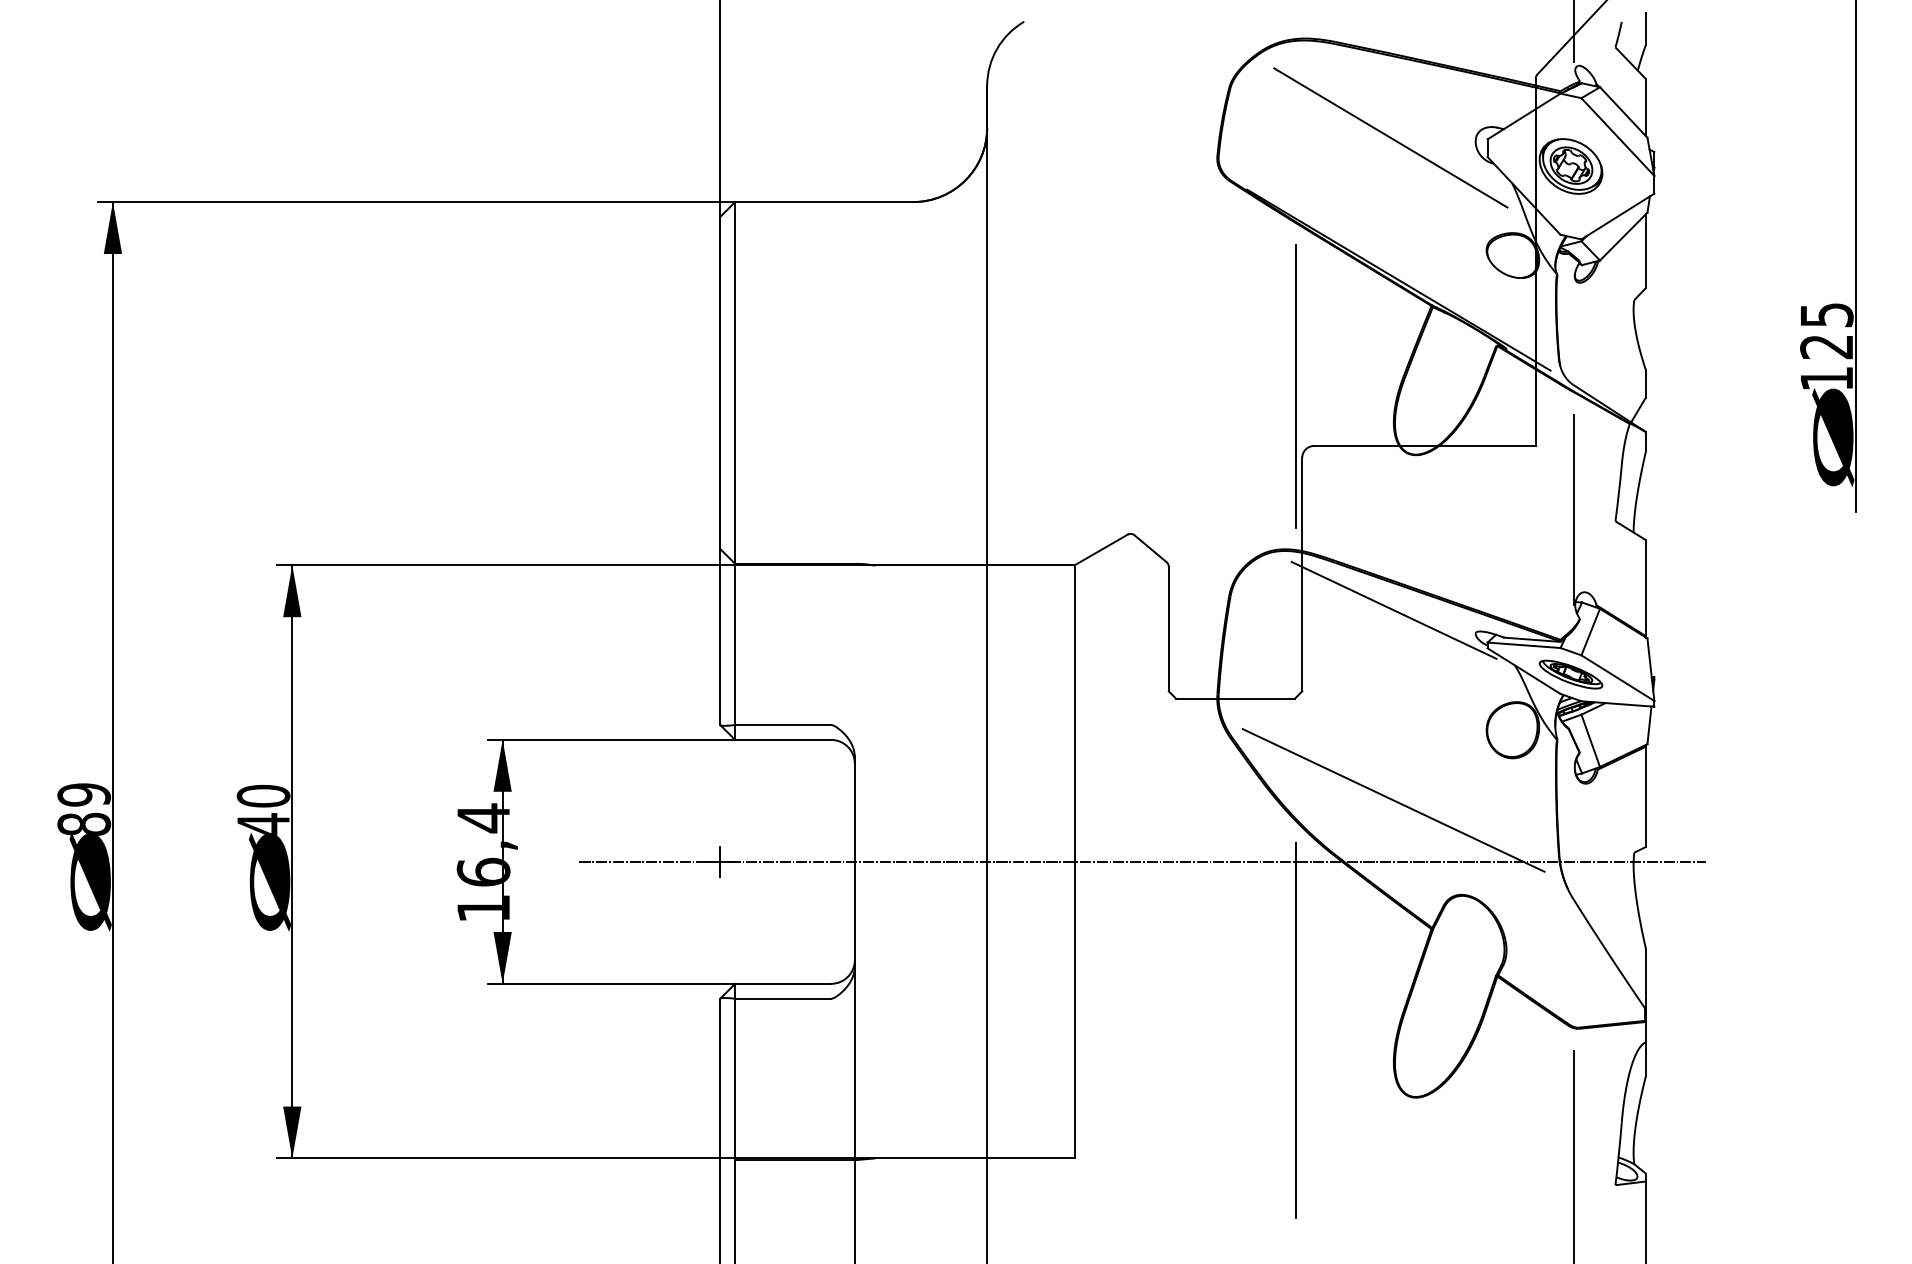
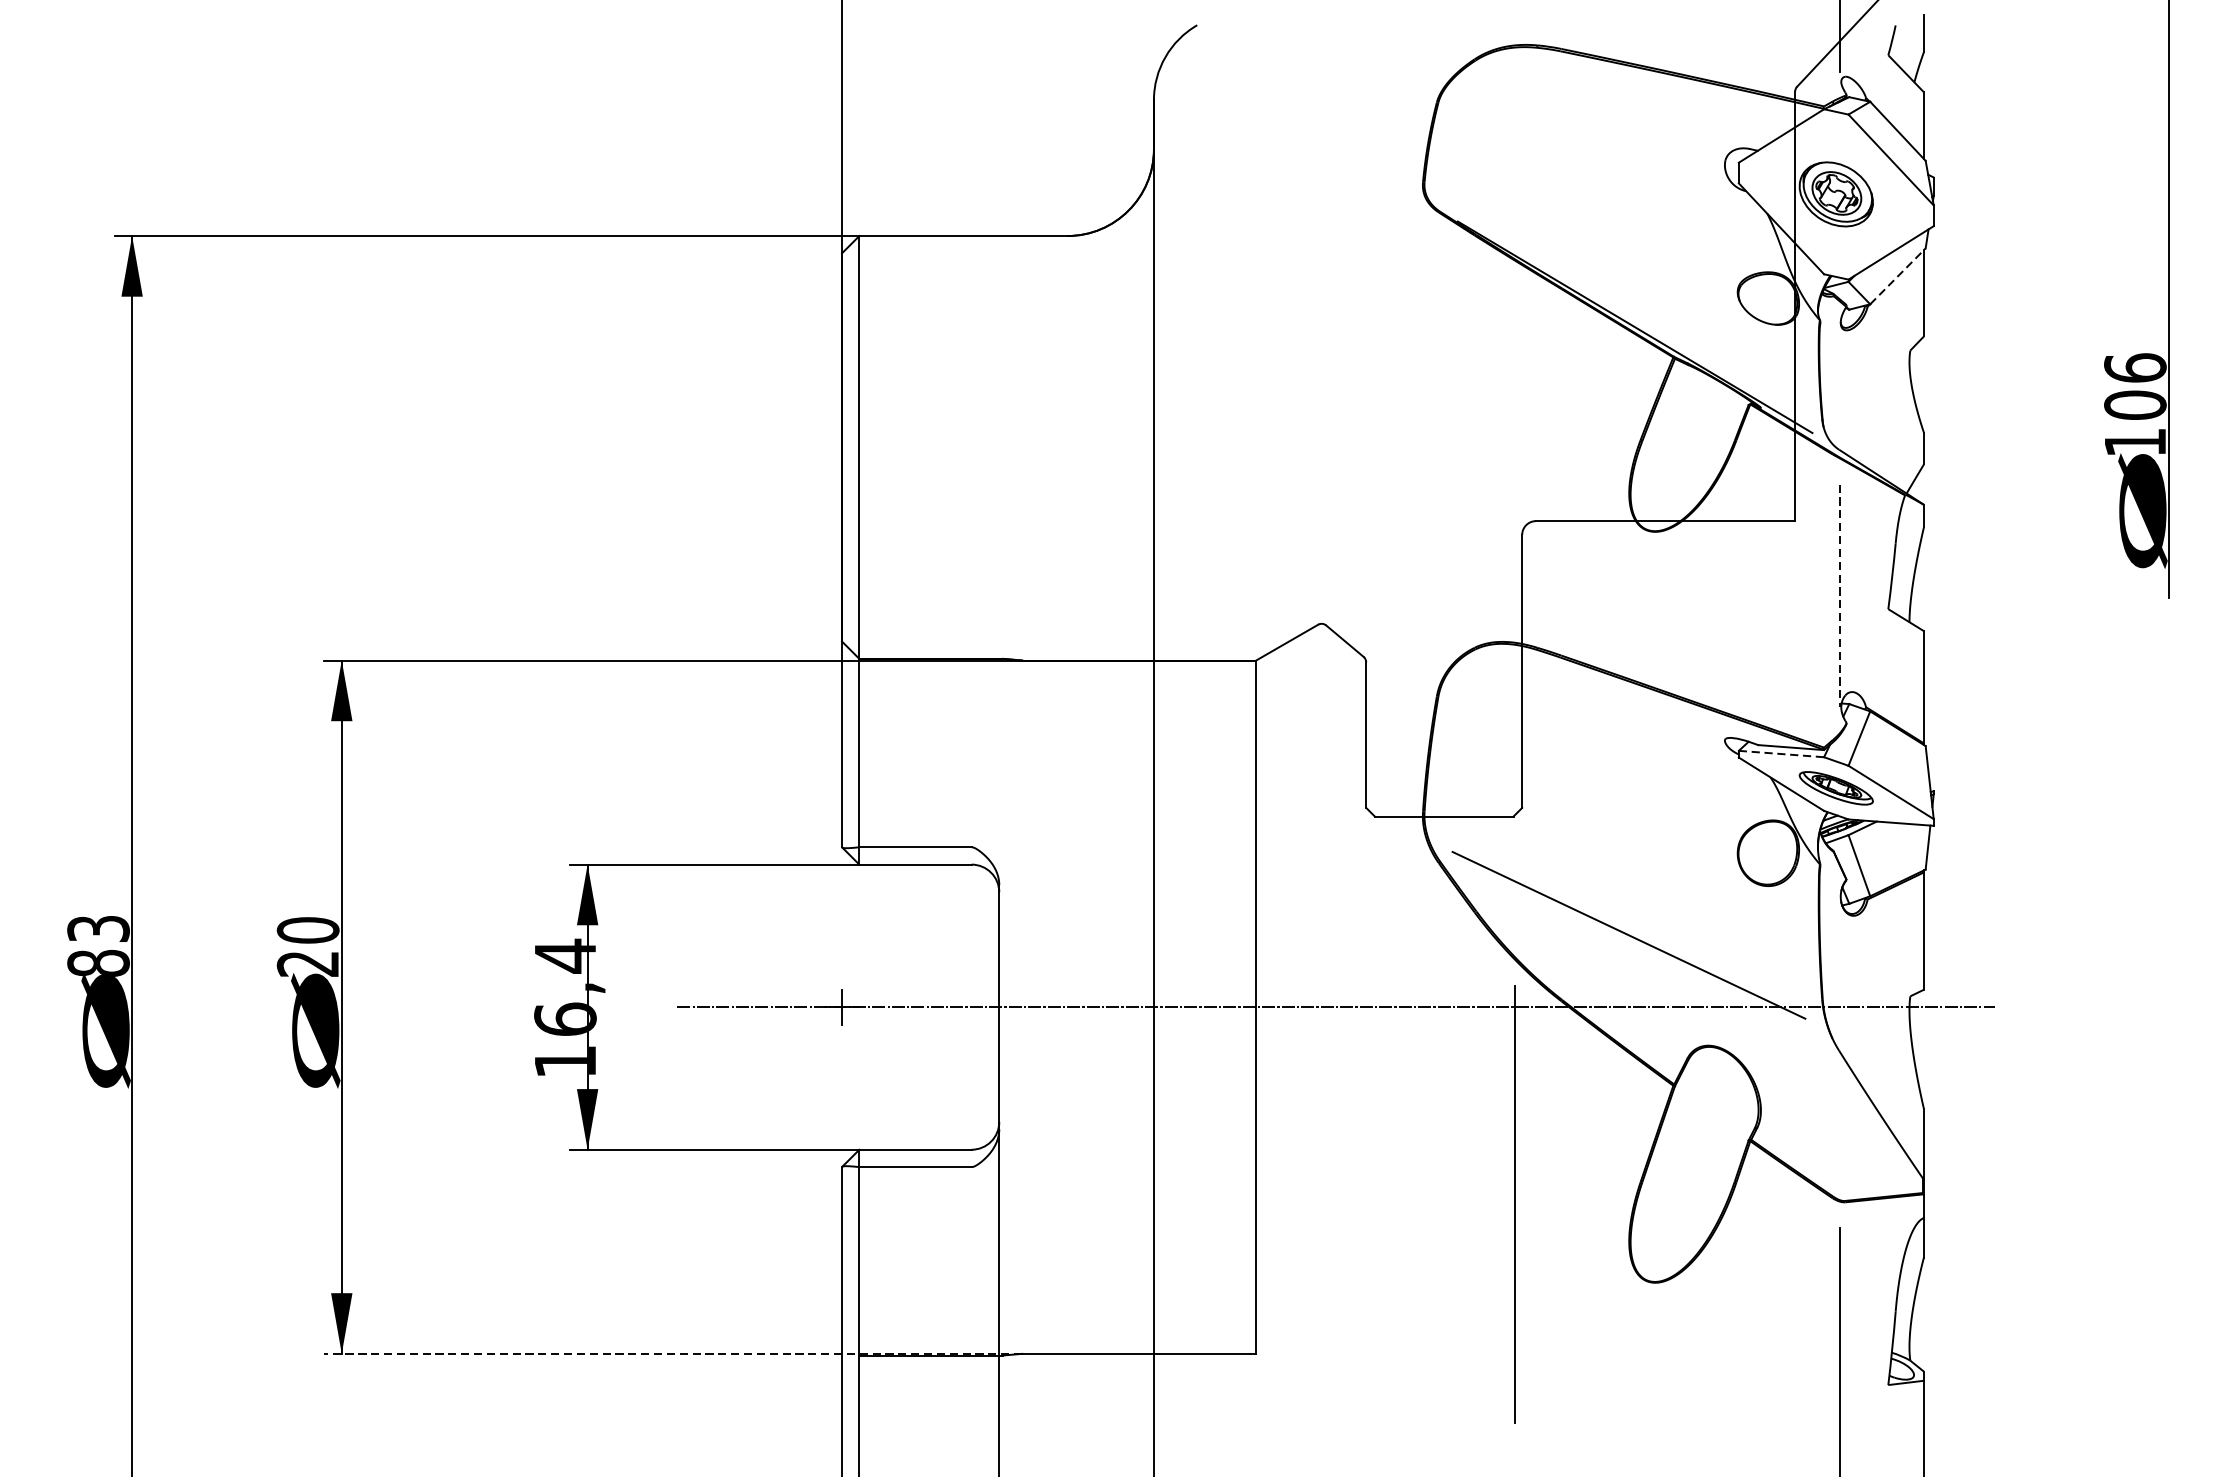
line: (1390, 137) -> (1625, 160), removed
line: (1623, 236) -> (1897, 276), solid -> dashed
text: (1826, 330) -> (2134, 386), 125 -> 106
line: (1296, 386) -> (1515, 451), removed
line: (1574, 510) -> (1840, 596), solid -> dashed
line: (1393, 610) -> (1628, 713), removed
line: (1524, 645) -> (1781, 754), solid -> dashed
text: (83, 794) -> (97, 928), 89 -> 83
text: (262, 824) -> (306, 963), 40 -> 20
line: (575, 1158) -> (672, 1353), solid -> dashed

